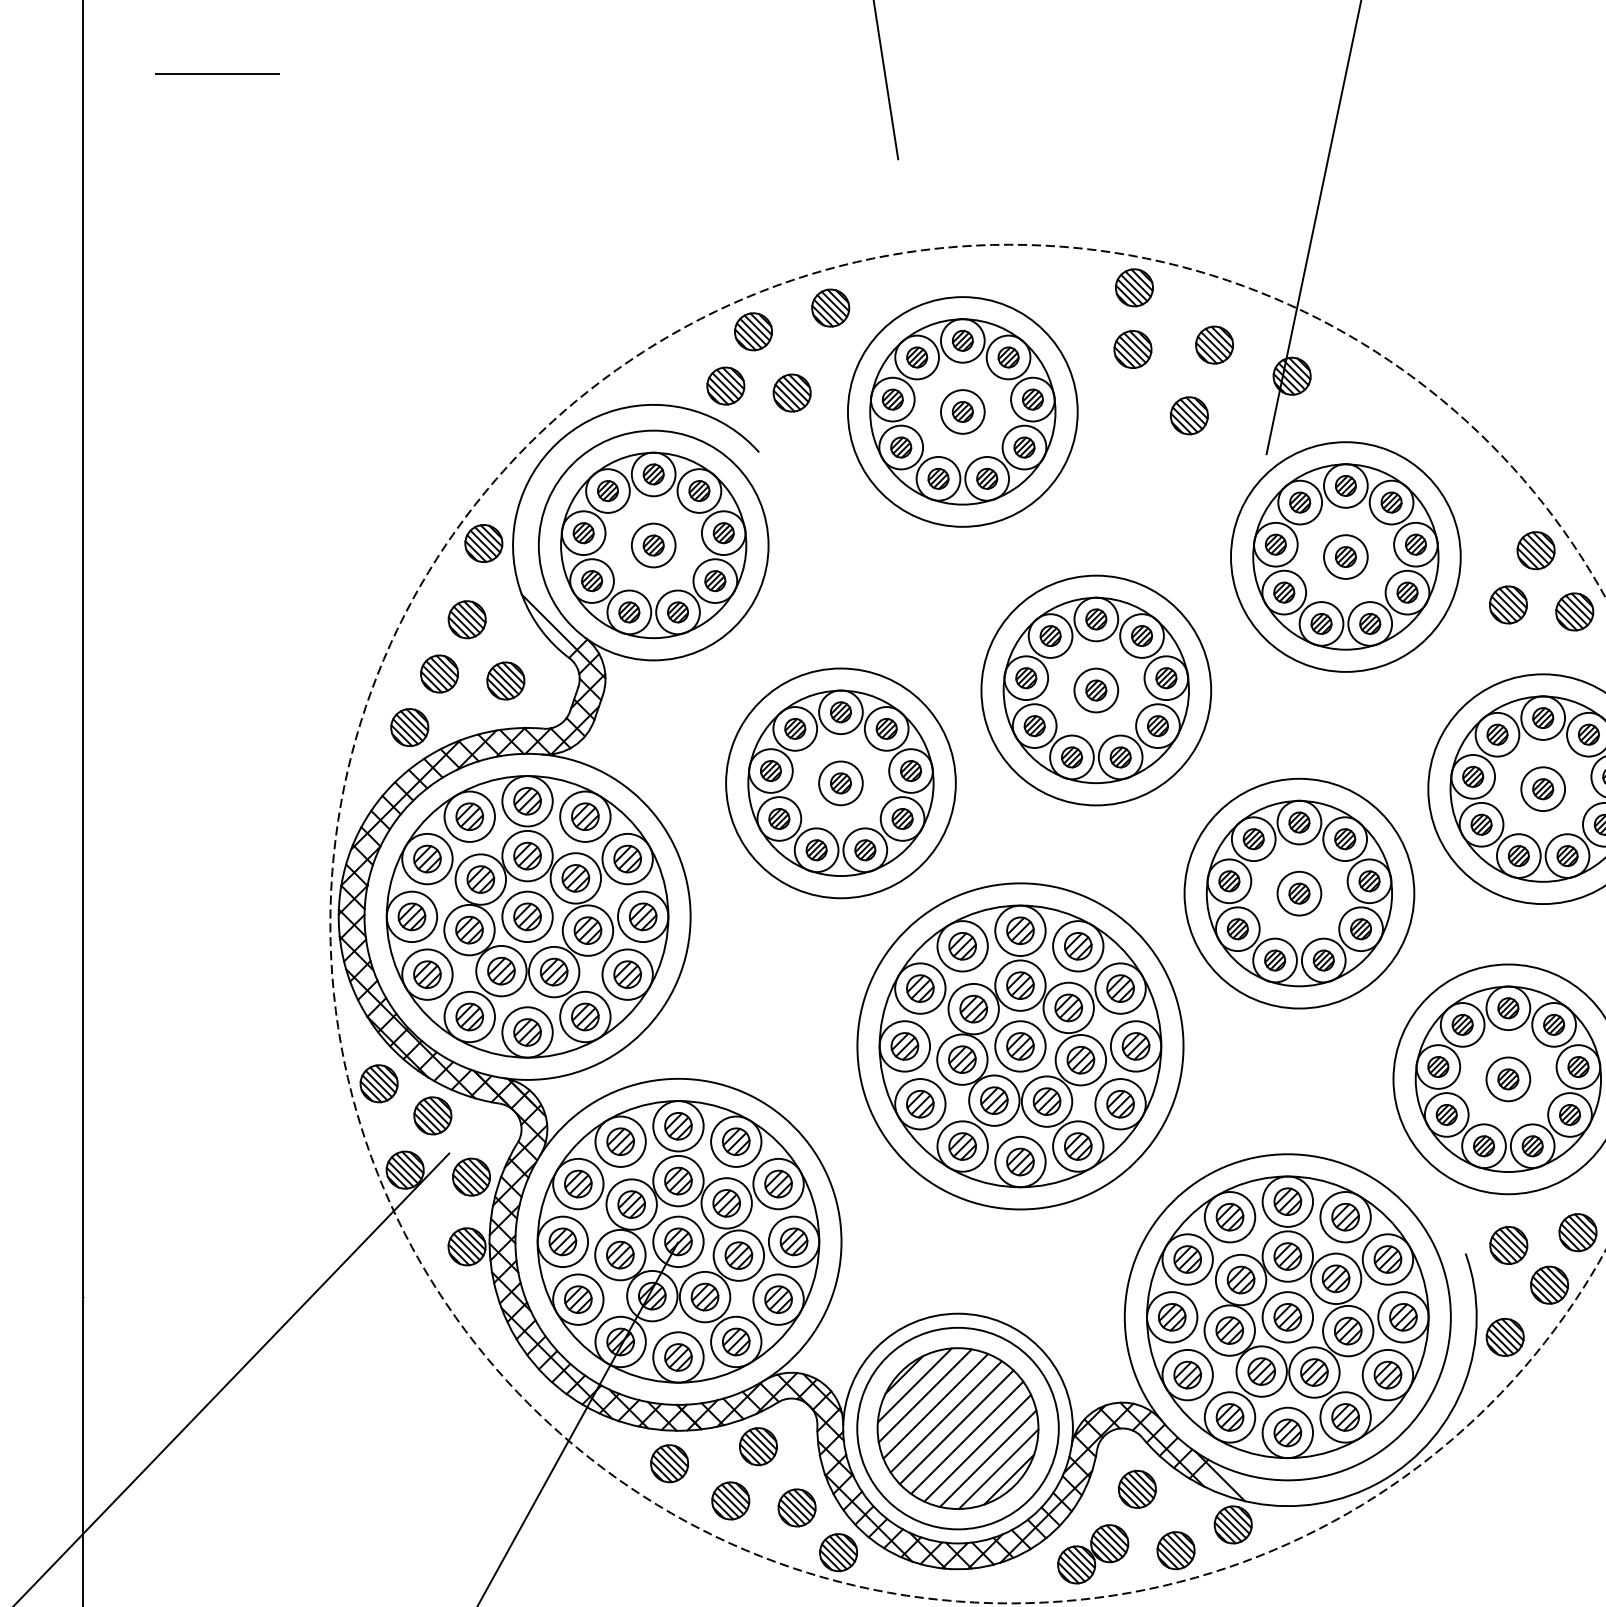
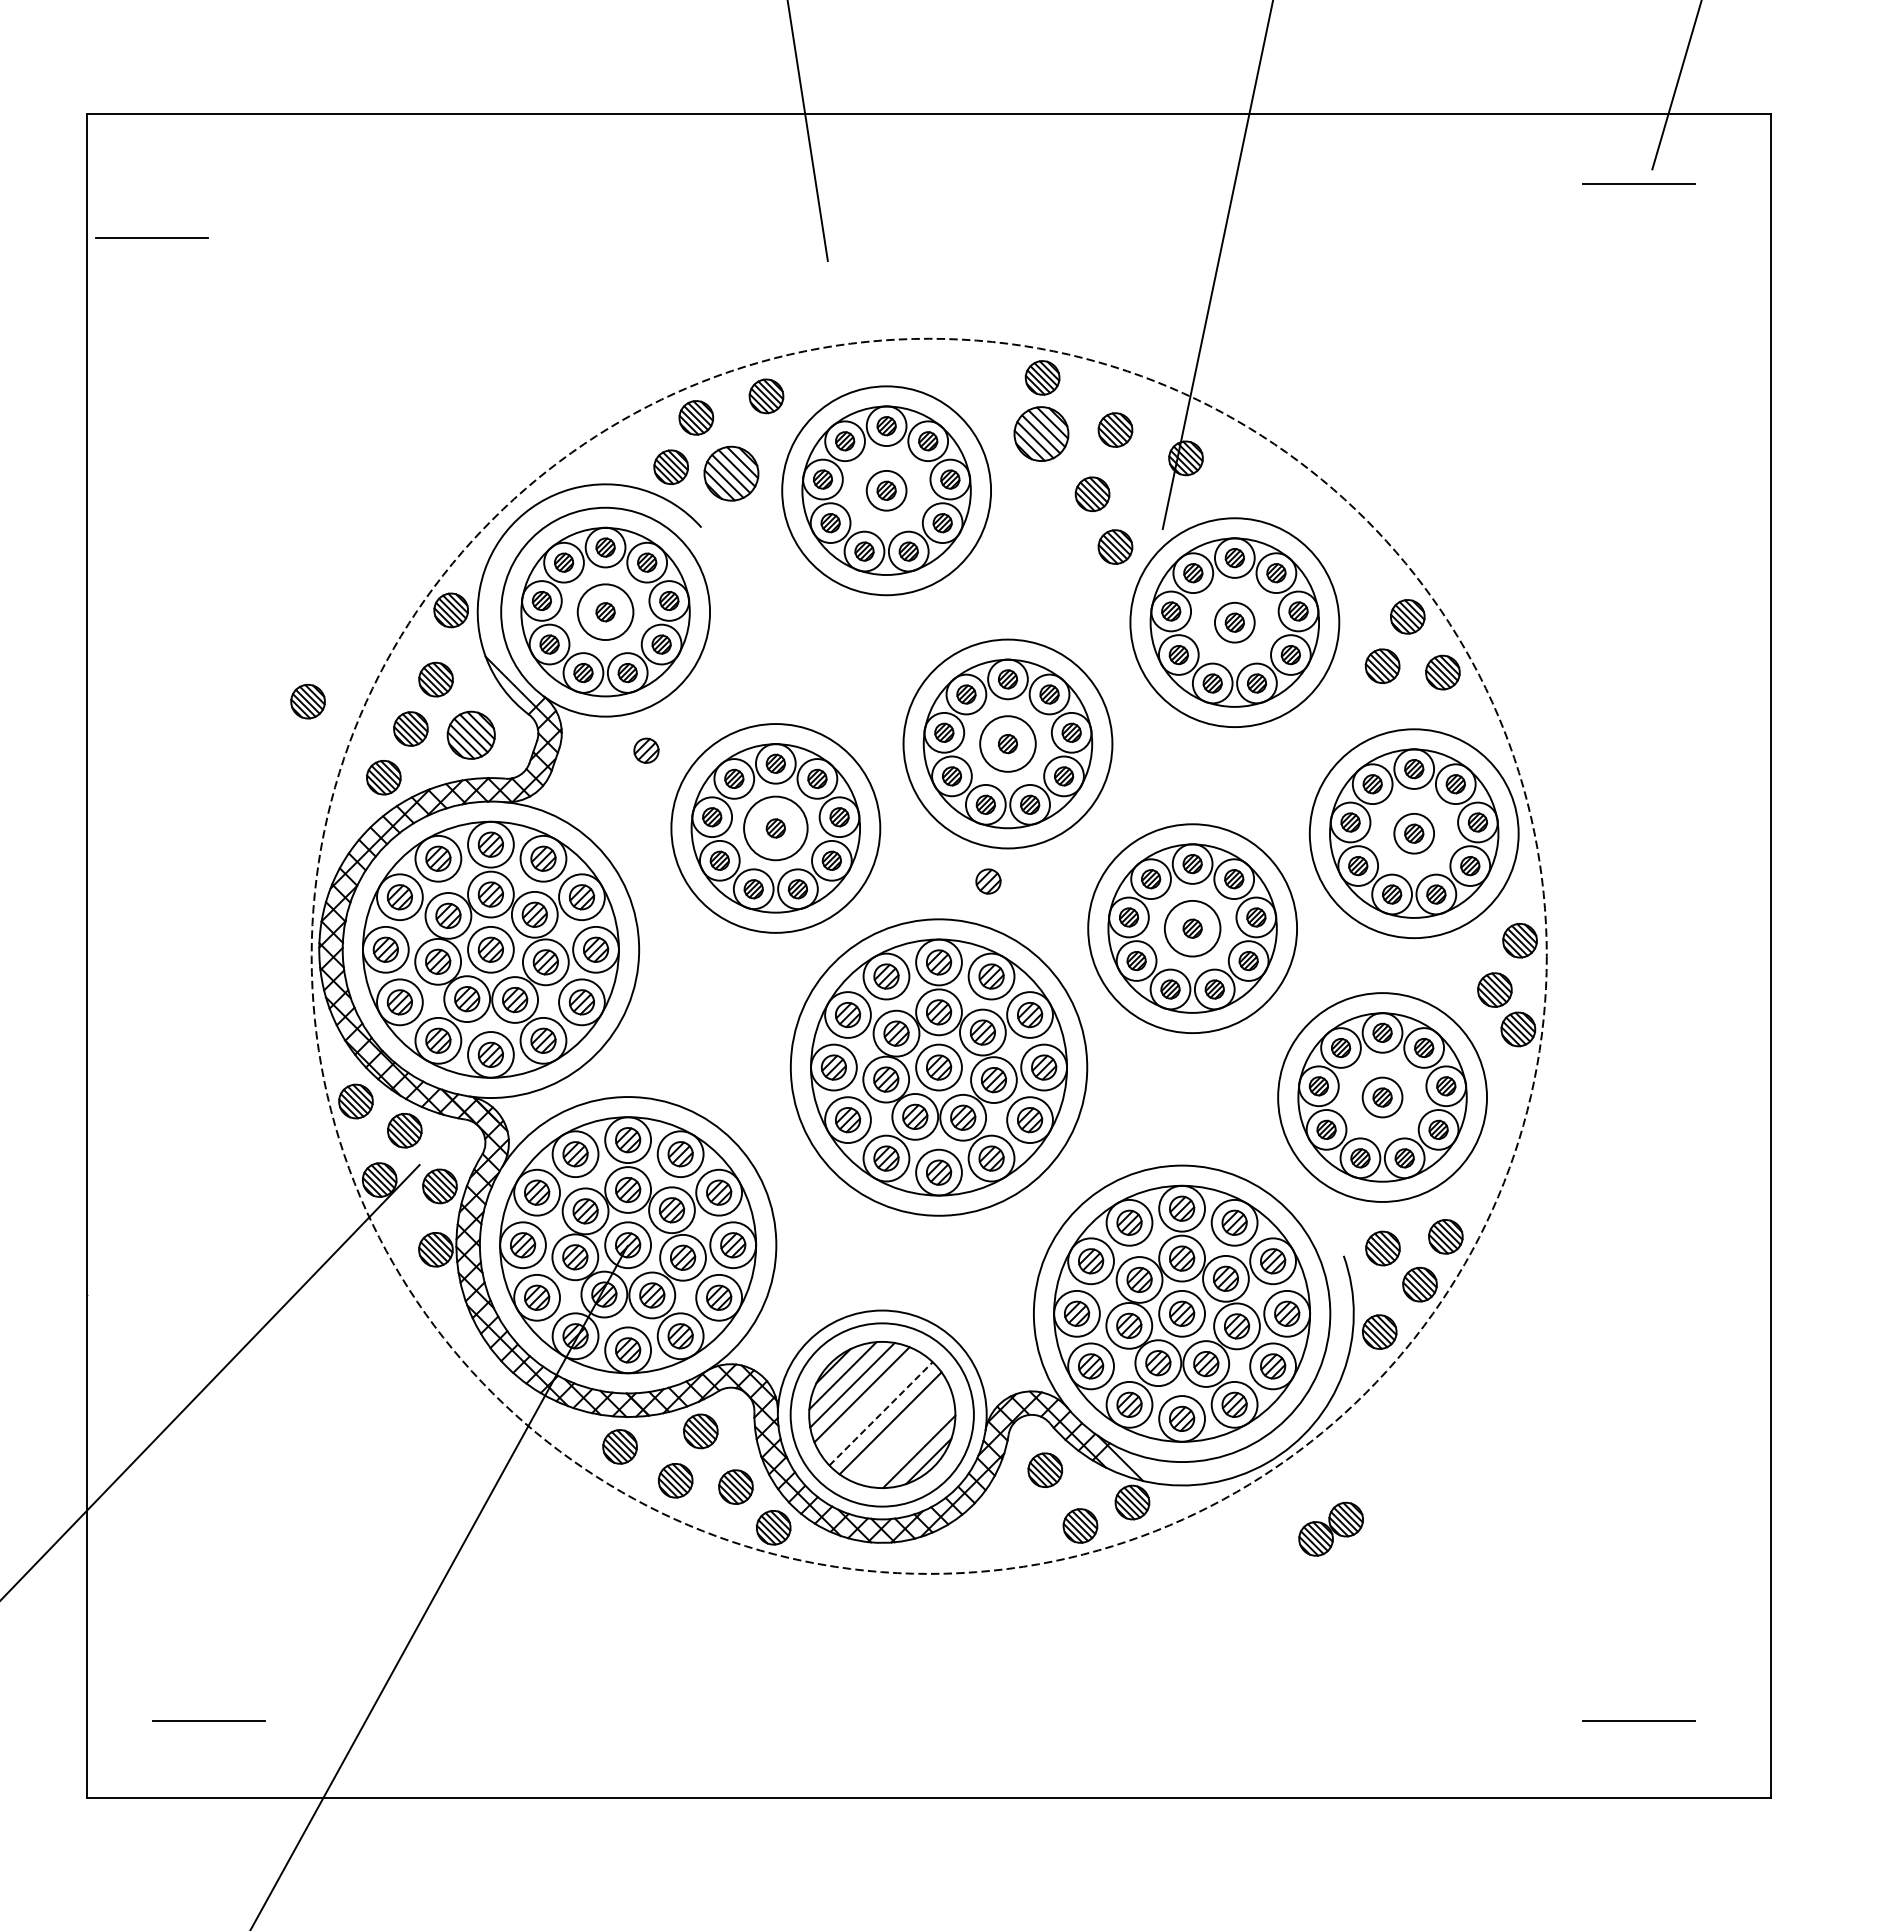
line: (216, 73) -> (151, 237), moved
part: (1132, 348) -> (1040, 433), size x1.6
part: (792, 392) -> (731, 473), size x1.6
part: (1214, 473) -> (1115, 546), added
circle: (653, 545) -> (605, 612), size x1.4
part: (325, 643) -> (307, 701), added
part: (505, 681) -> (470, 735), size x1.4
circle: (1095, 689) -> (1007, 743), size x1.4
part: (698, 697) -> (646, 750), added
circle: (840, 783) -> (775, 828), size x1.6
part: (1074, 841) -> (988, 881), added
circle: (1299, 893) -> (1192, 928), size x1.4
line: (946, 1415) -> (871, 1403), removed
line: (957, 1426) -> (881, 1413), solid -> dashed
line: (976, 1447) -> (899, 1432), removed
line: (987, 1458) -> (909, 1442), removed
part: (1092, 1553) -> (1330, 1528), moved

